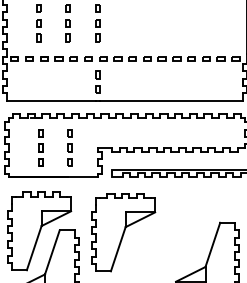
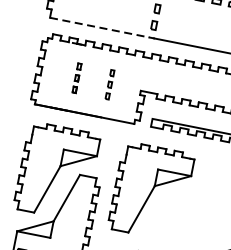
line: (52, 100) -> (100, 27), solid -> dashed
part: (40, 147) -> (76, 77), size x0.7
part: (69, 147) -> (109, 84), size x0.7

